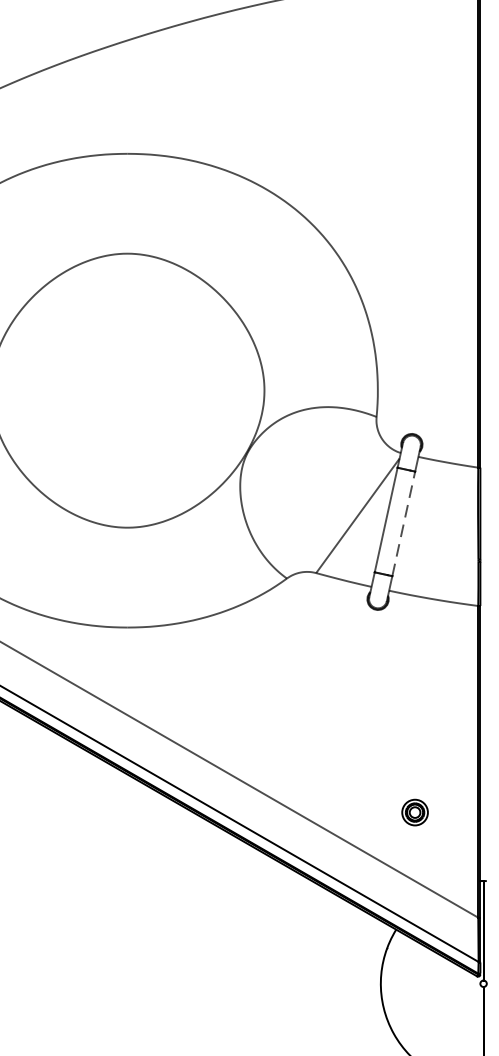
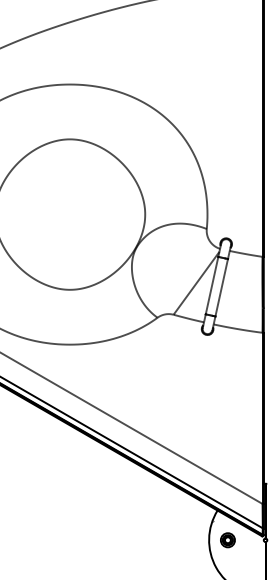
line: (403, 523) -> (221, 287), dashed -> solid
part: (414, 813) -> (227, 540), moved

